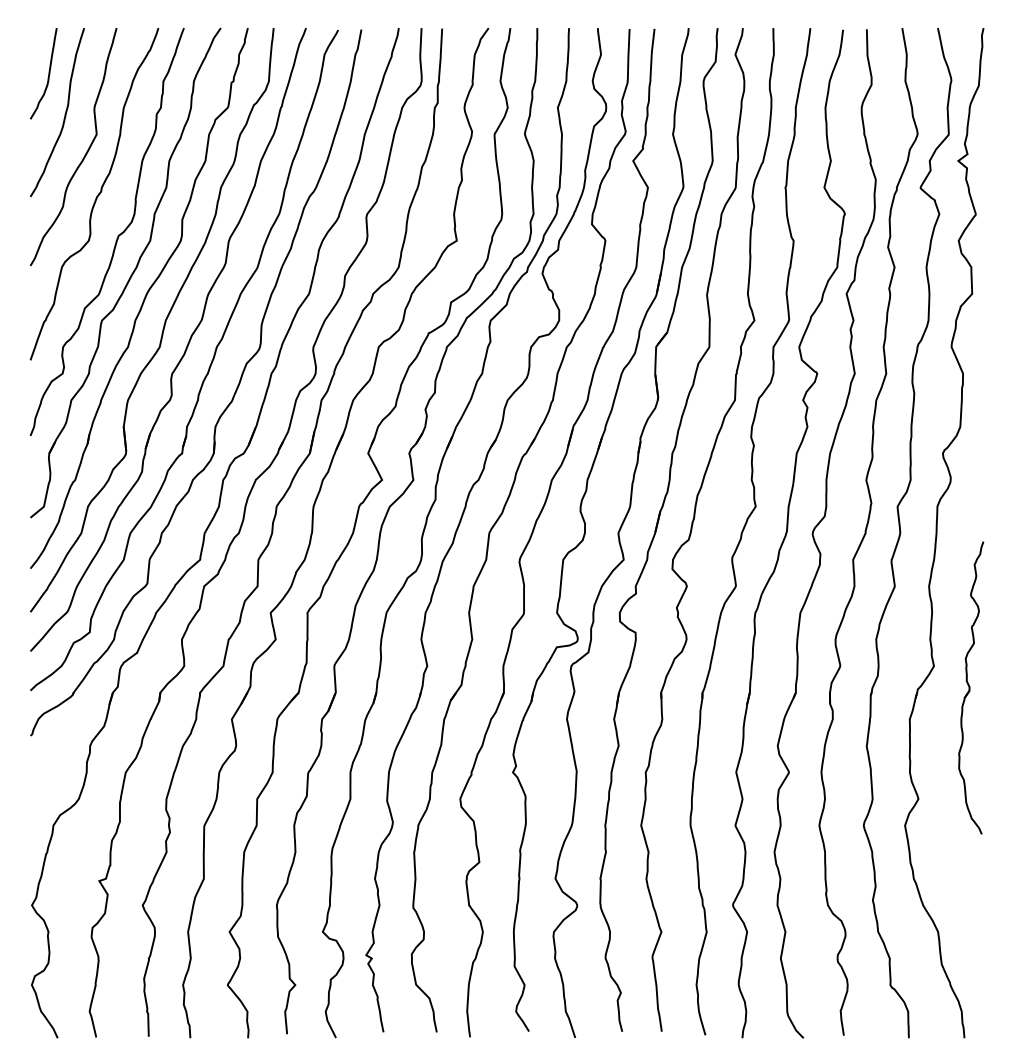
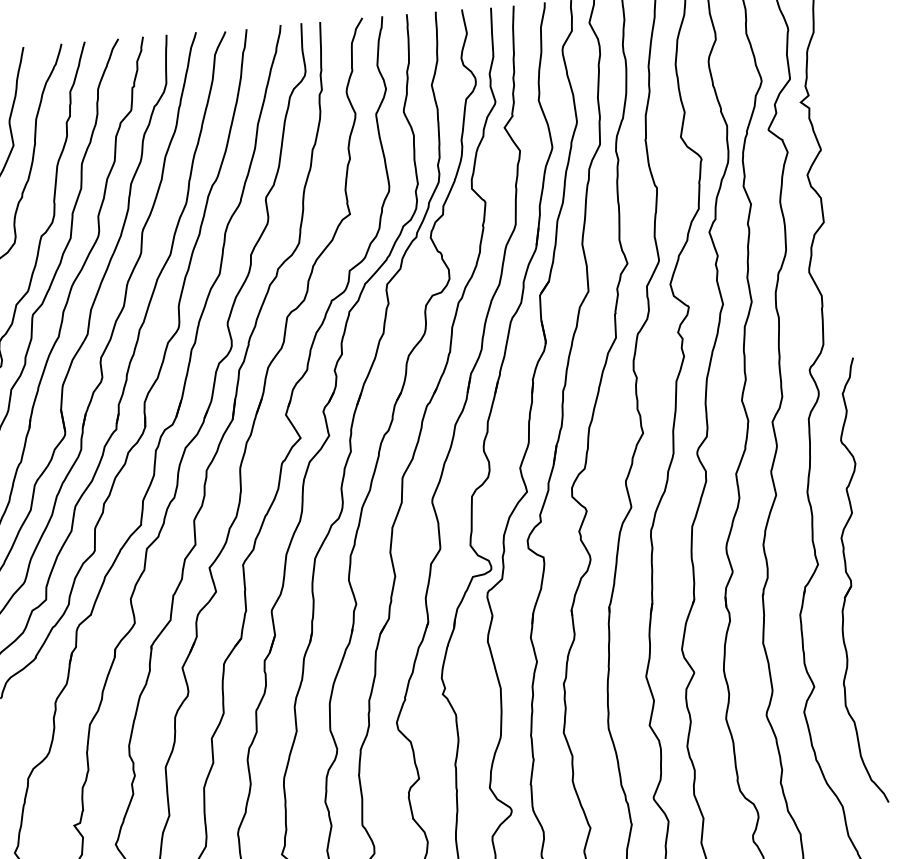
part: (971, 687) -> (853, 581), size x1.67

